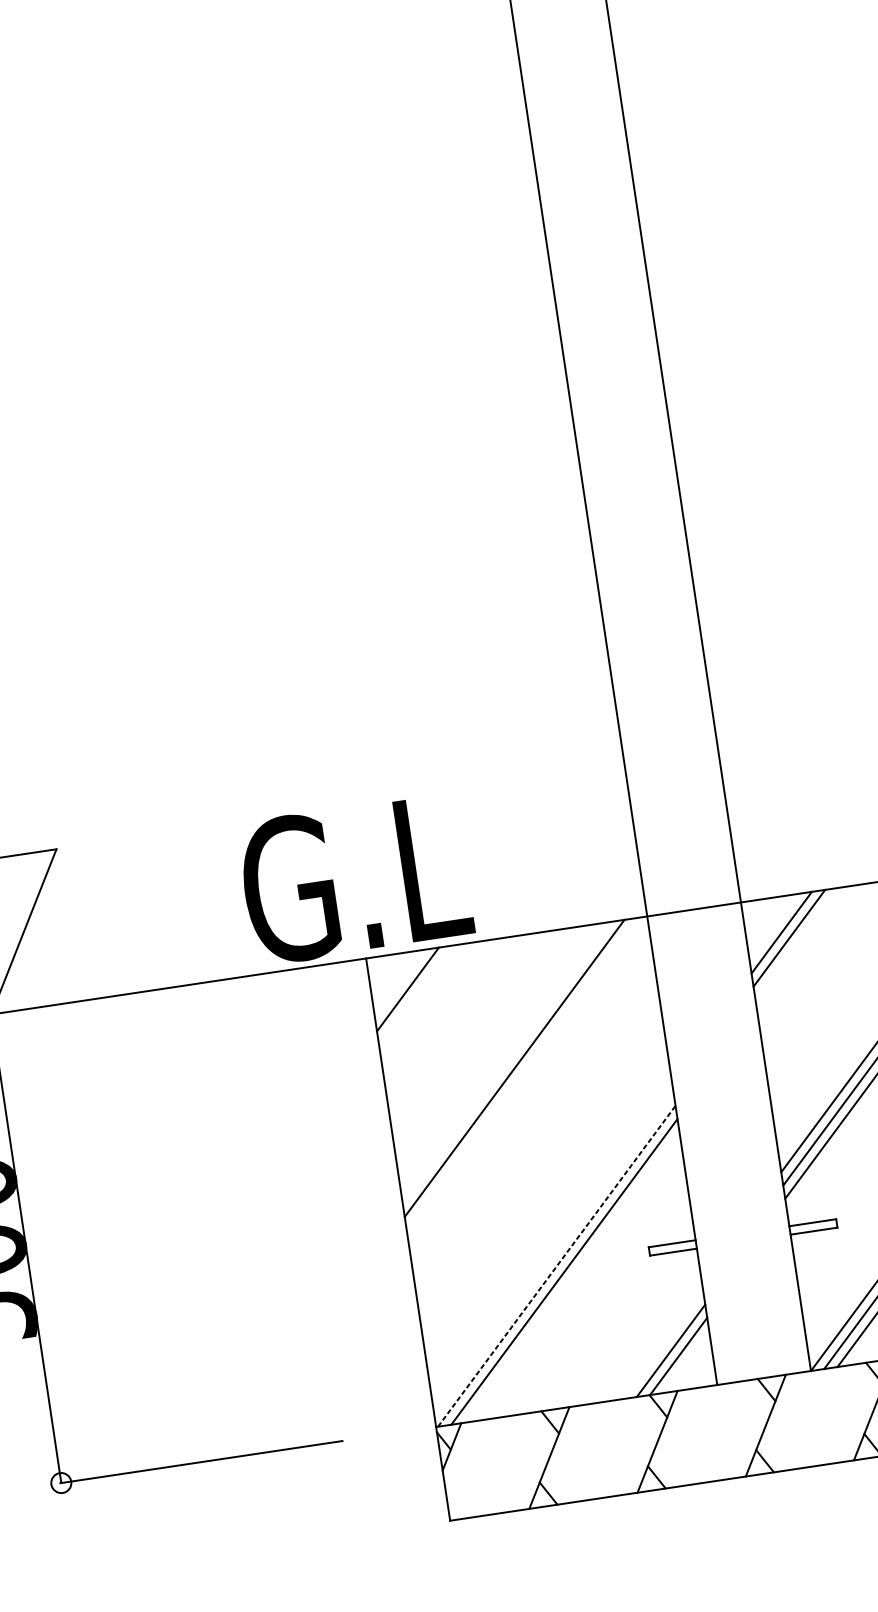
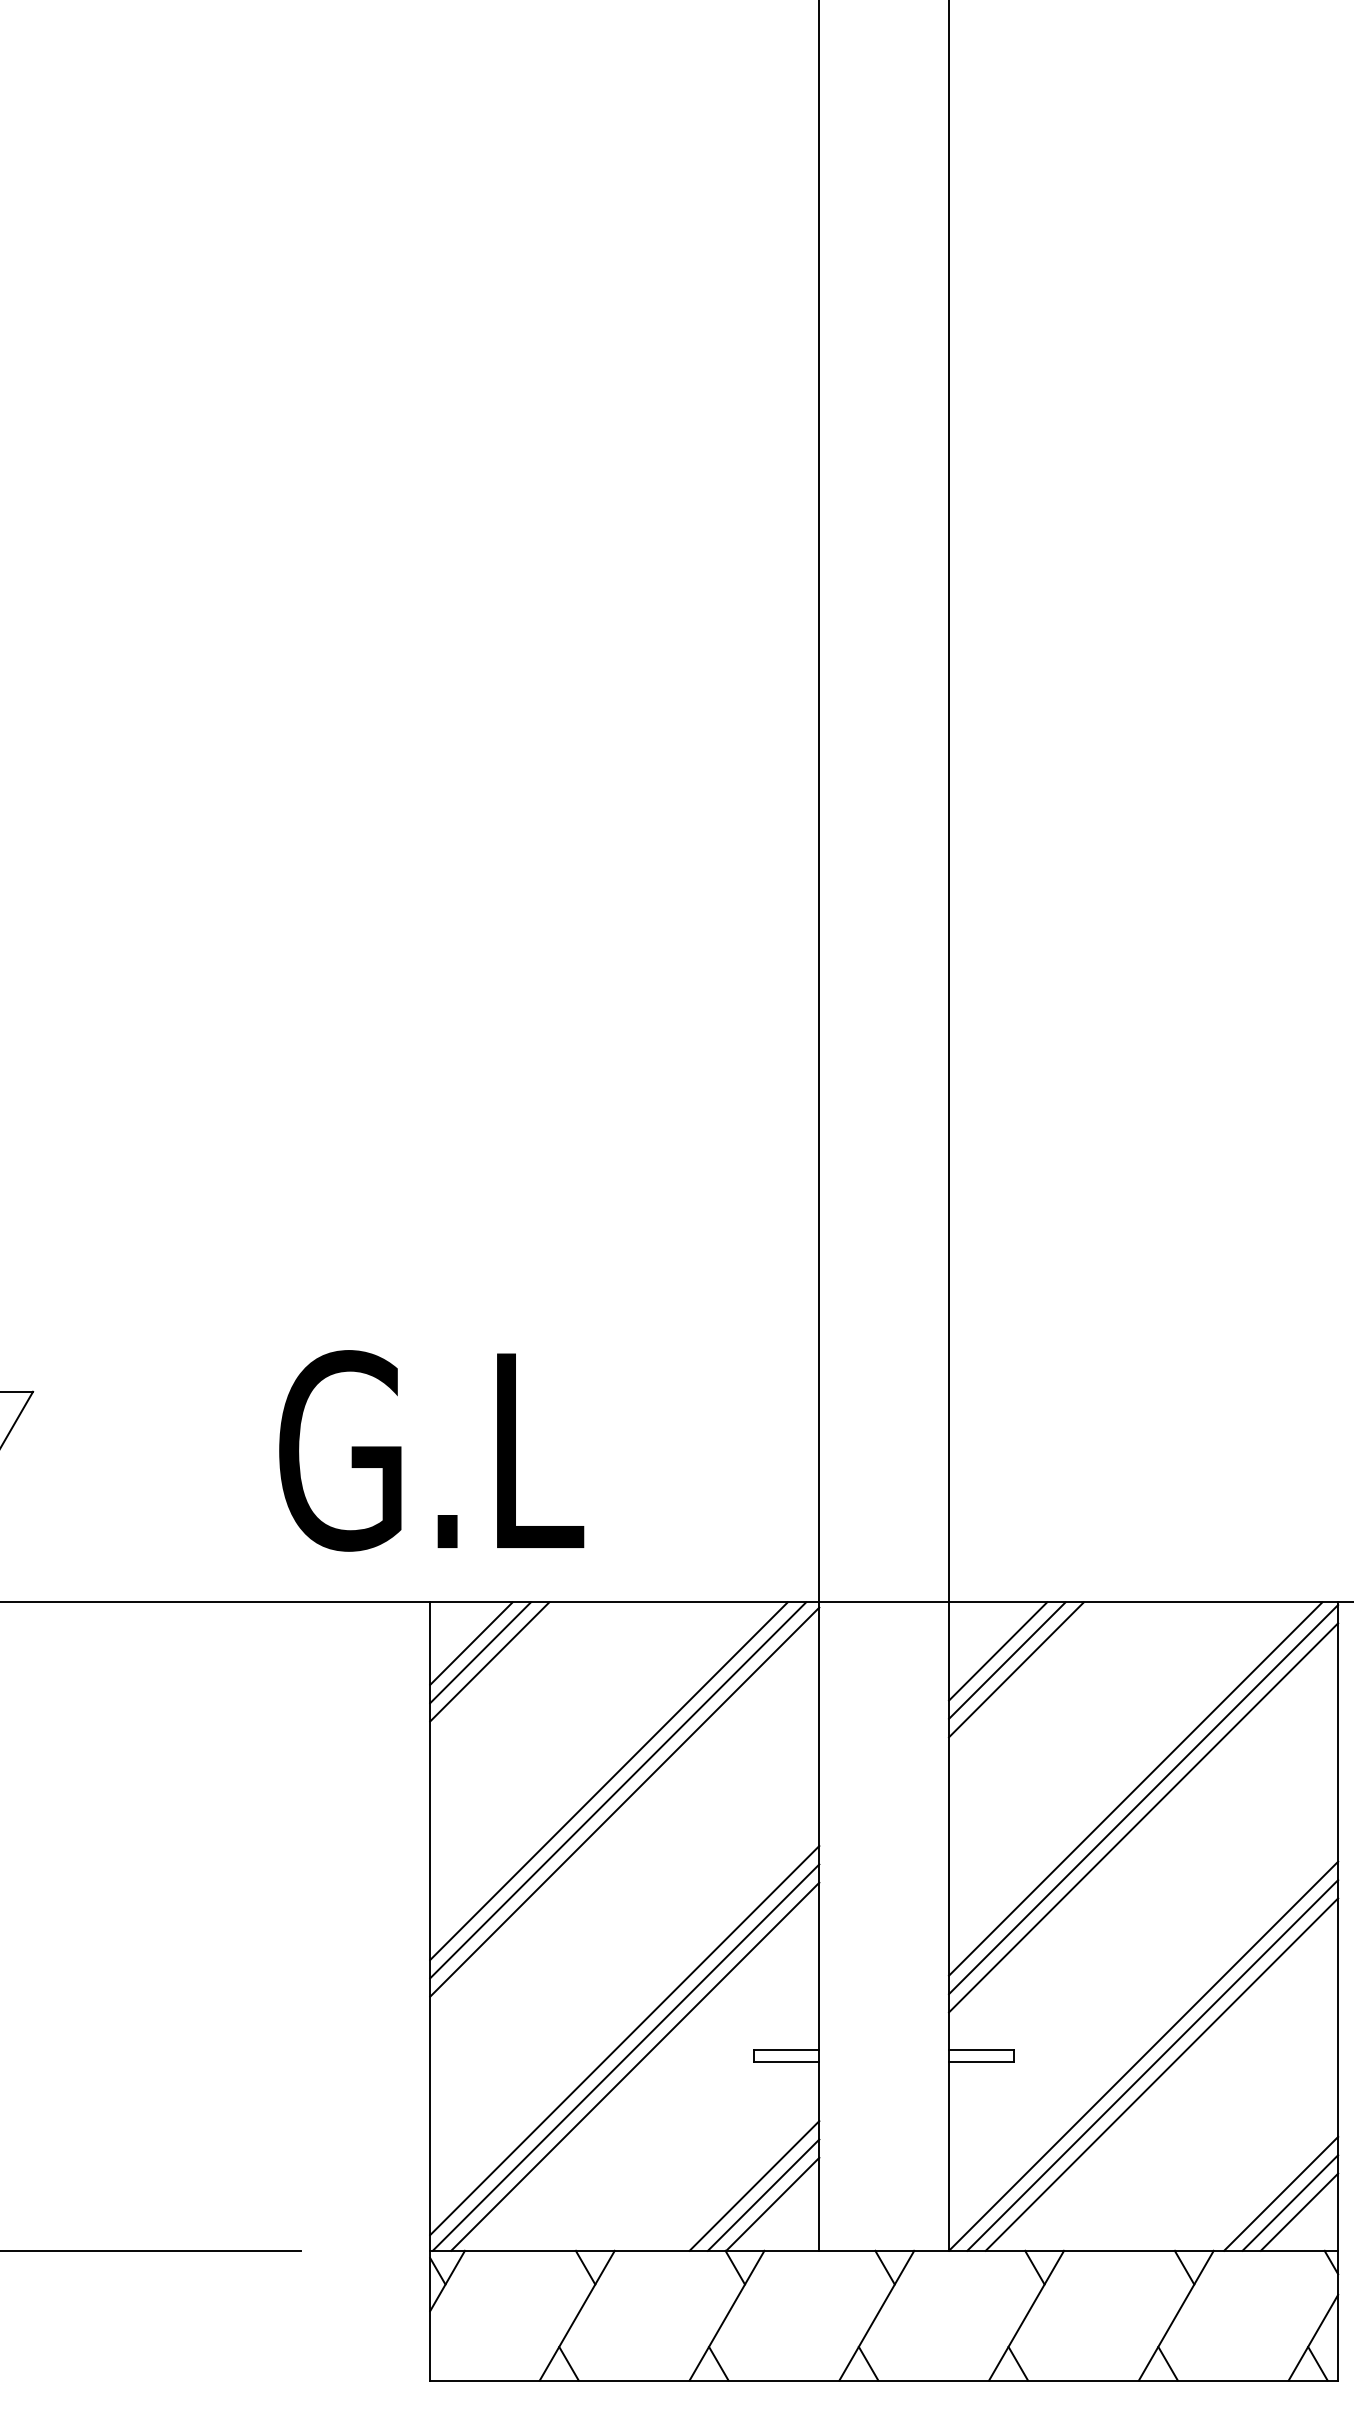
text: (355, 879) -> (431, 1450), moved
line: (796, 943) -> (1016, 1669), added
line: (400, 983) -> (471, 1643), added
line: (415, 994) -> (489, 1661), added
line: (522, 1074) -> (618, 1790), added
line: (528, 1081) -> (624, 1801), added
line: (553, 1254) -> (624, 2040), added
line: (557, 1266) -> (626, 2057), dashed -> solid
line: (663, 1344) -> (754, 2185), added

